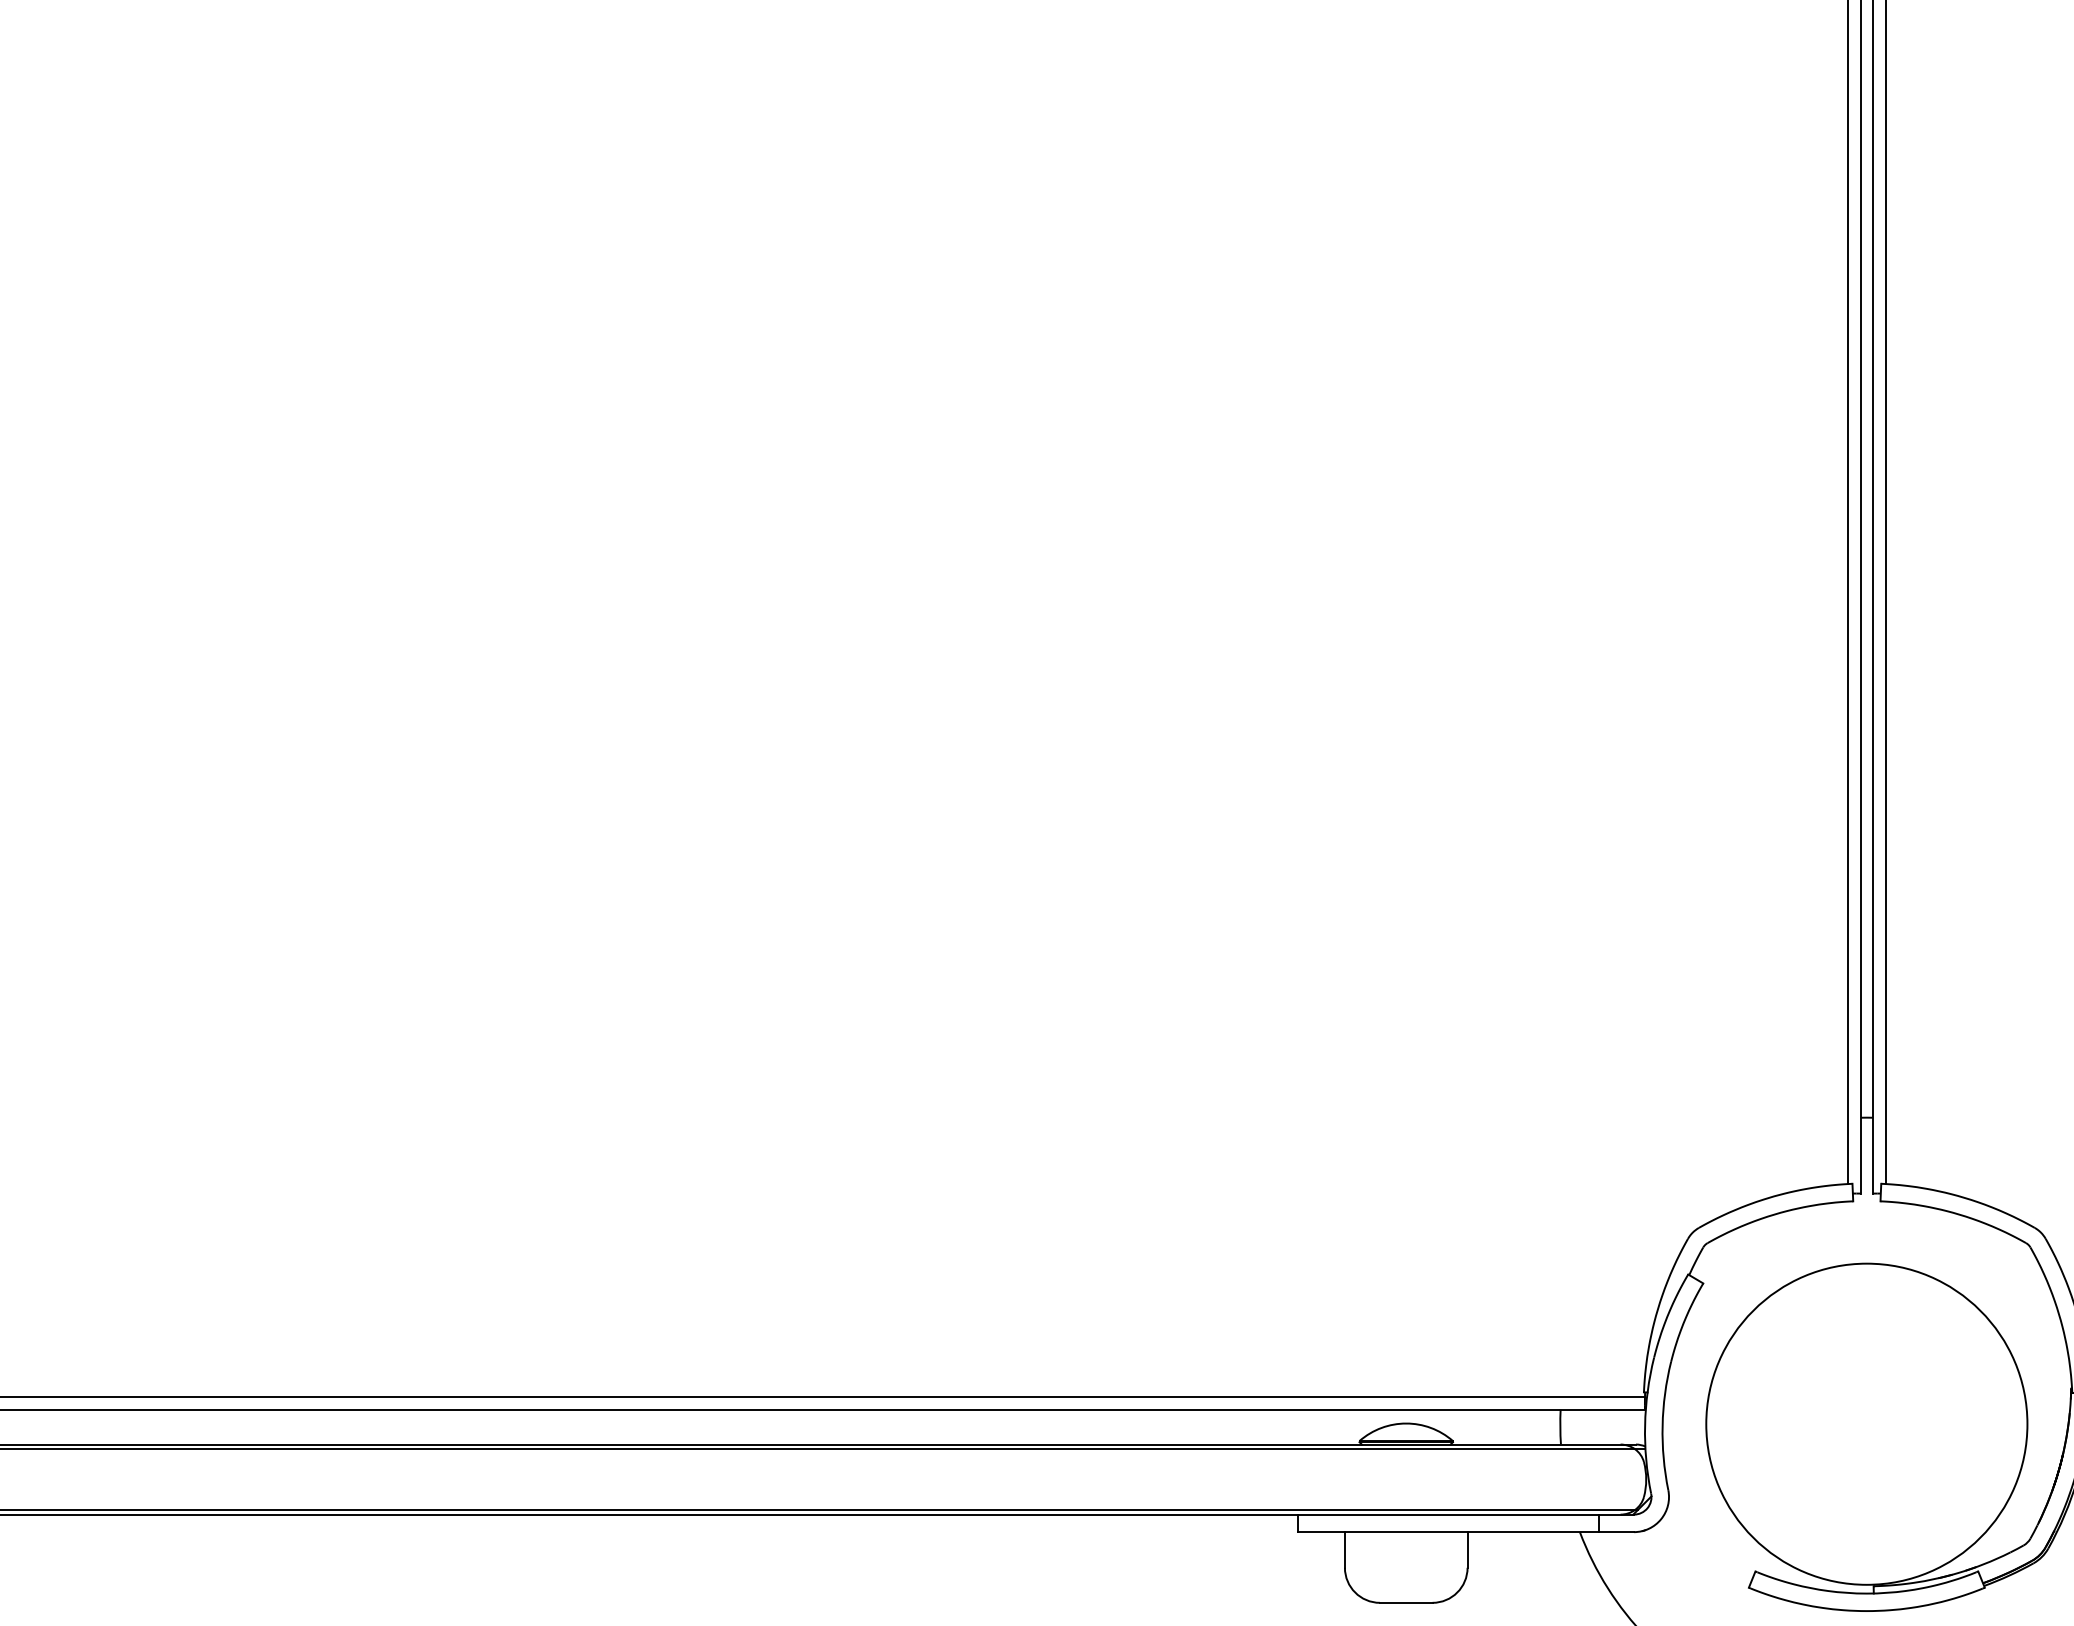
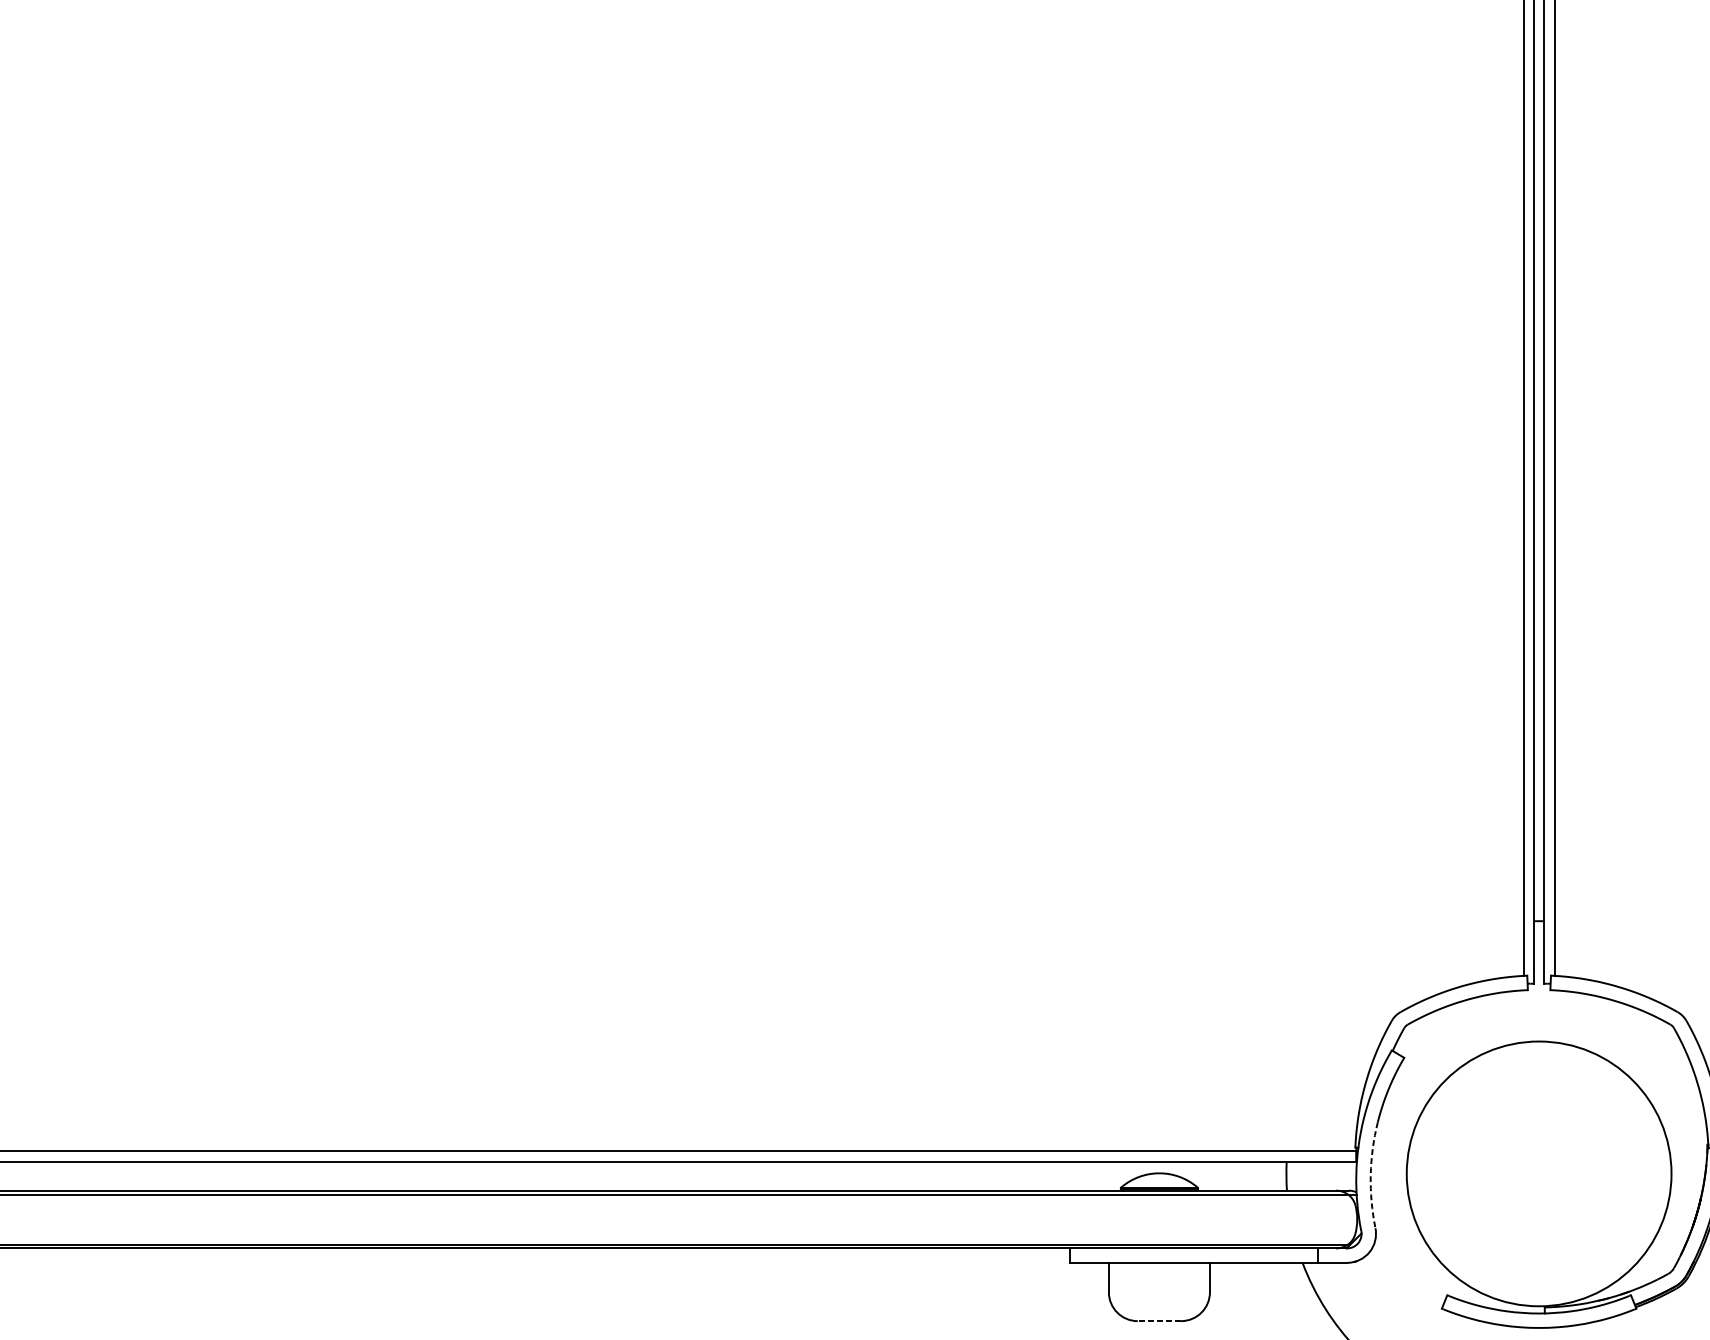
arc: (1662, 1425) -> (1370, 1174), solid -> dashed
line: (1405, 1602) -> (1158, 1320), solid -> dashed

